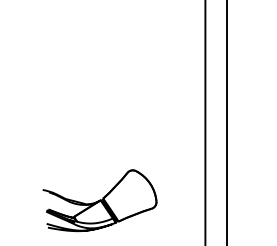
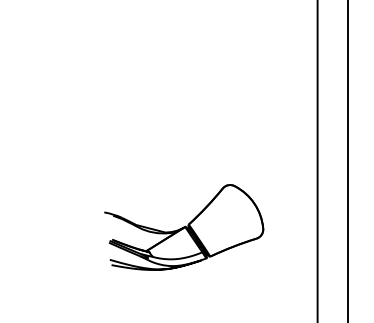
part: (99, 200) -> (183, 227), moved

